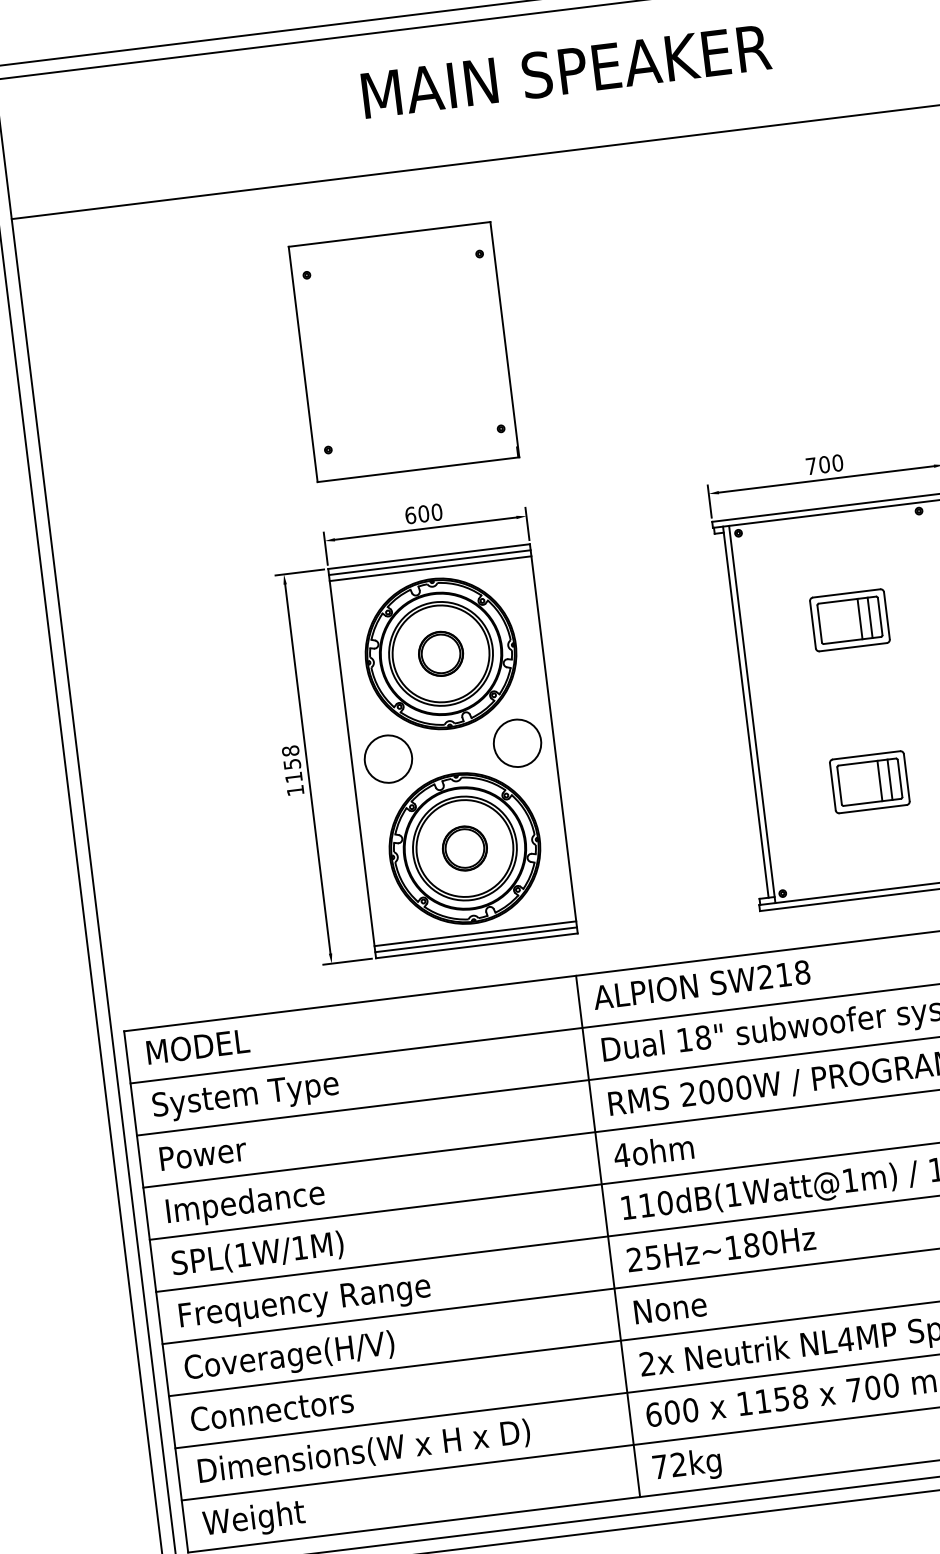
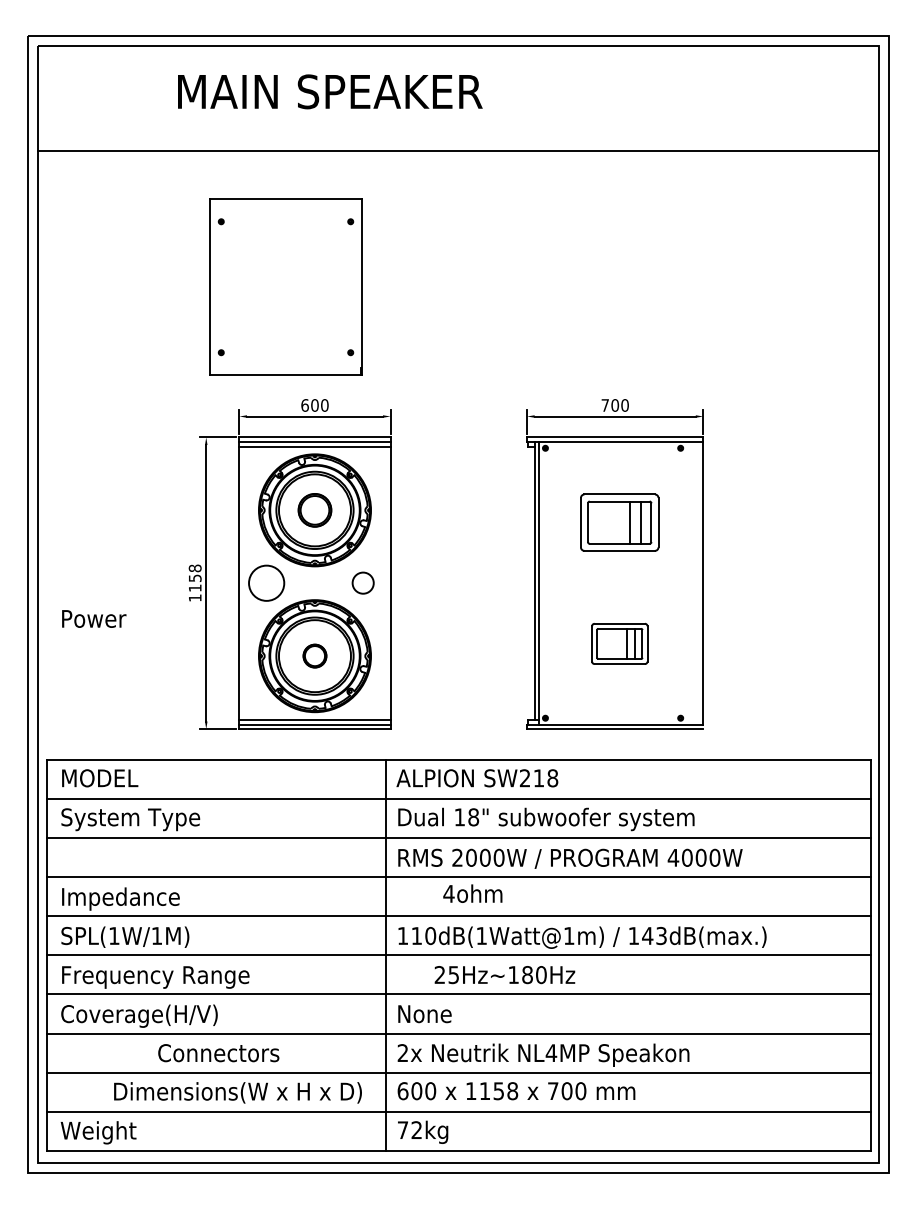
text: (566, 70) -> (330, 91), moved
part: (403, 351) -> (285, 286), moved
part: (849, 620) -> (619, 522), size x1.4
circle: (516, 742) -> (362, 582), size x0.6
part: (464, 847) -> (314, 655), size x0.7
text: (653, 1151) -> (472, 893), moved
text: (203, 1153) -> (94, 618), moved
text: (720, 1249) -> (504, 975), moved
text: (271, 1410) -> (218, 1053), moved
text: (363, 1452) -> (237, 1092), moved

